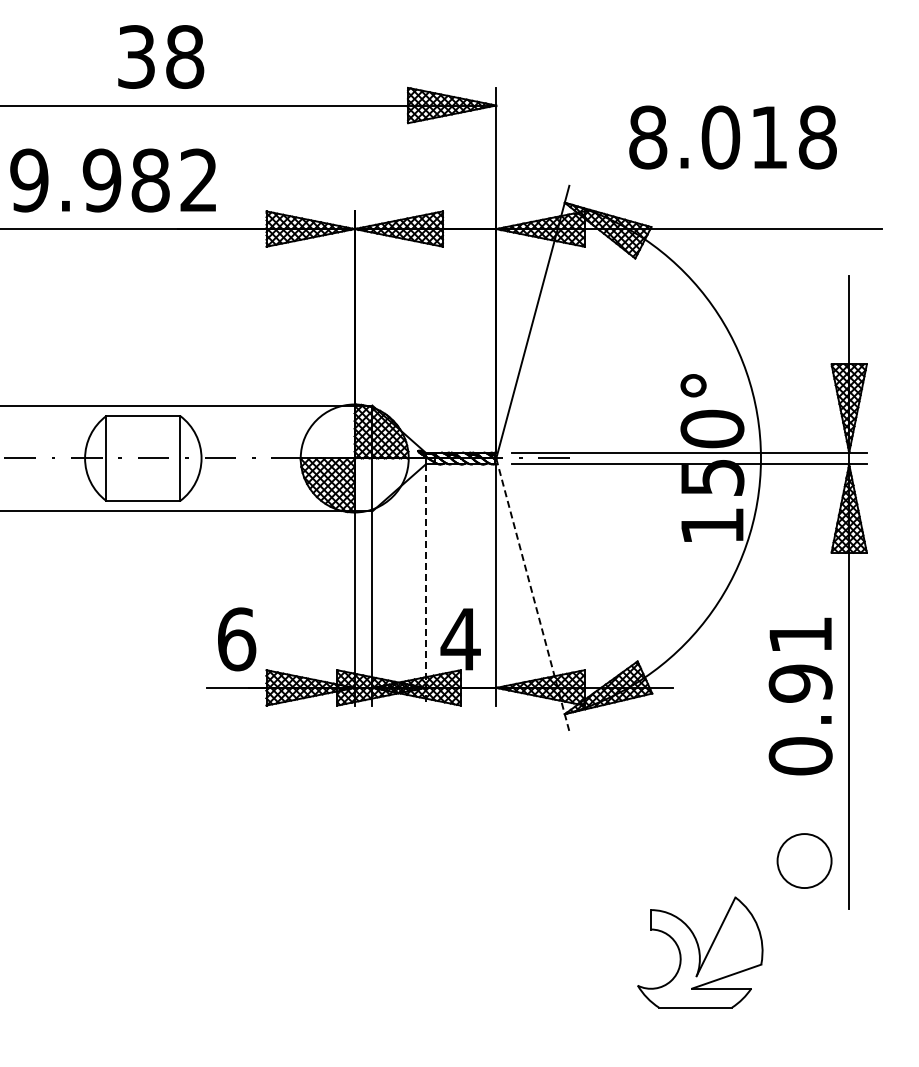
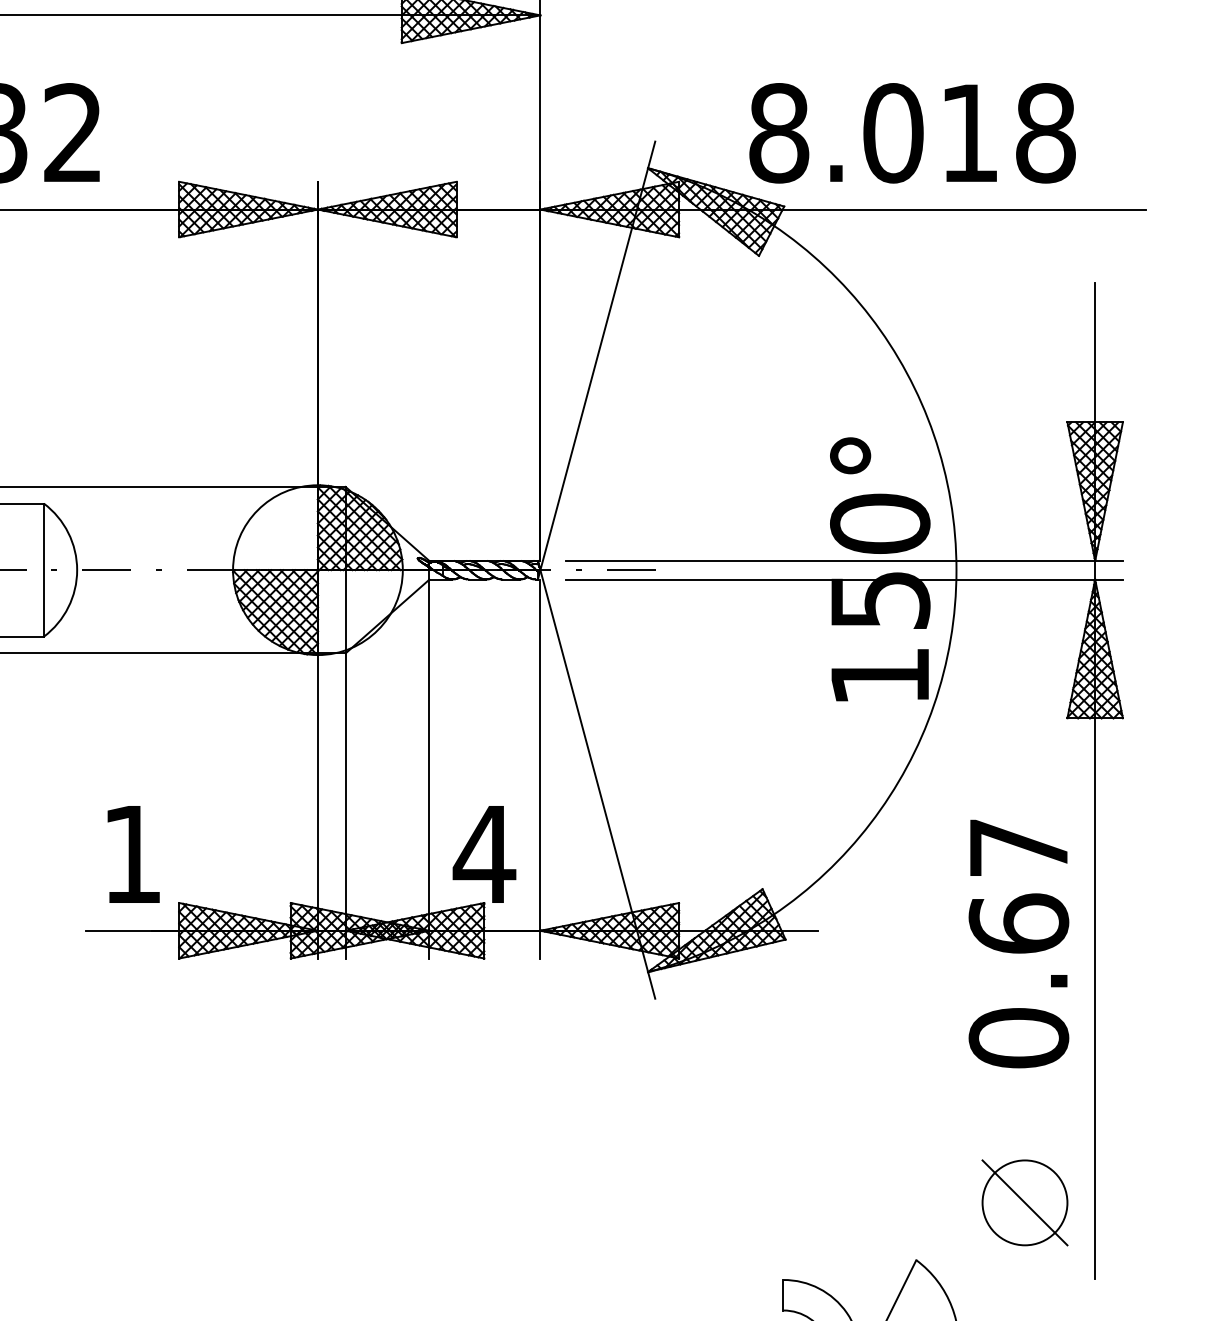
text: (732, 137) -> (911, 133), moved
line: (425, 585) -> (429, 769), dashed -> solid
line: (532, 595) -> (597, 785), dashed -> solid
text: (237, 639) -> (133, 854), 6 -> 1
text: (800, 659) -> (1018, 886), 0.91 -> 0.67
line: (804, 861) -> (1024, 1203), added

